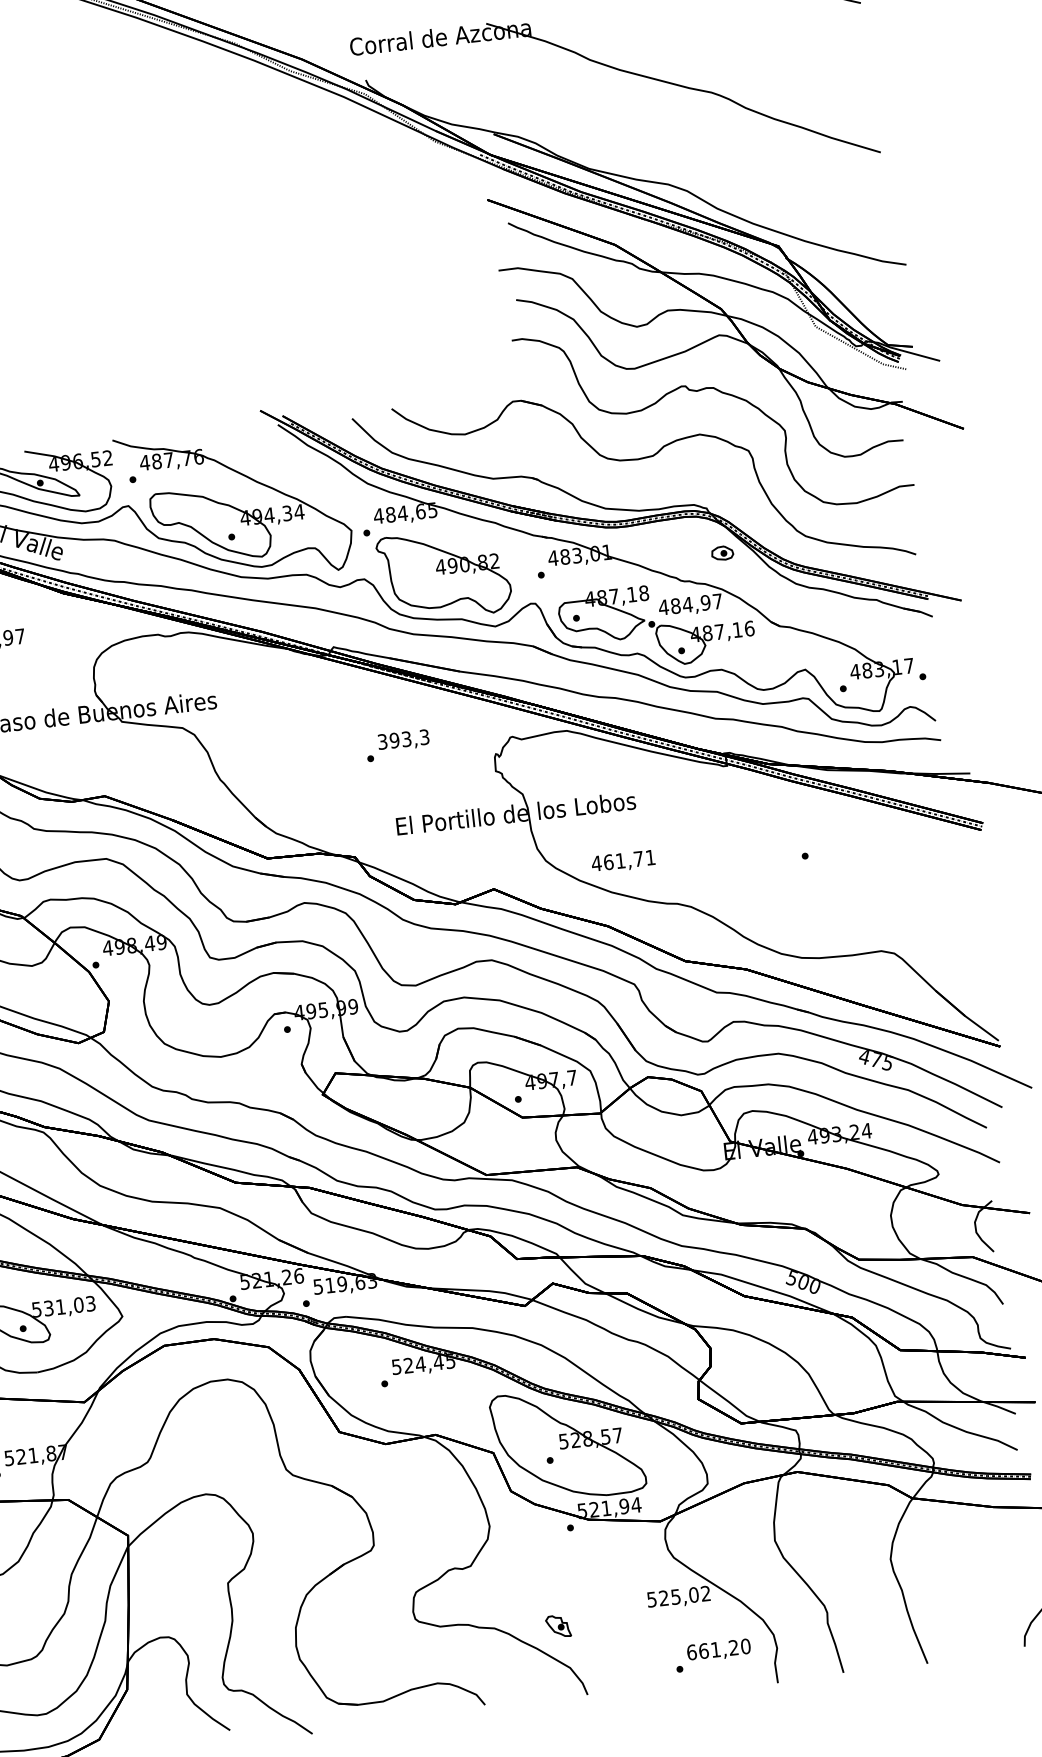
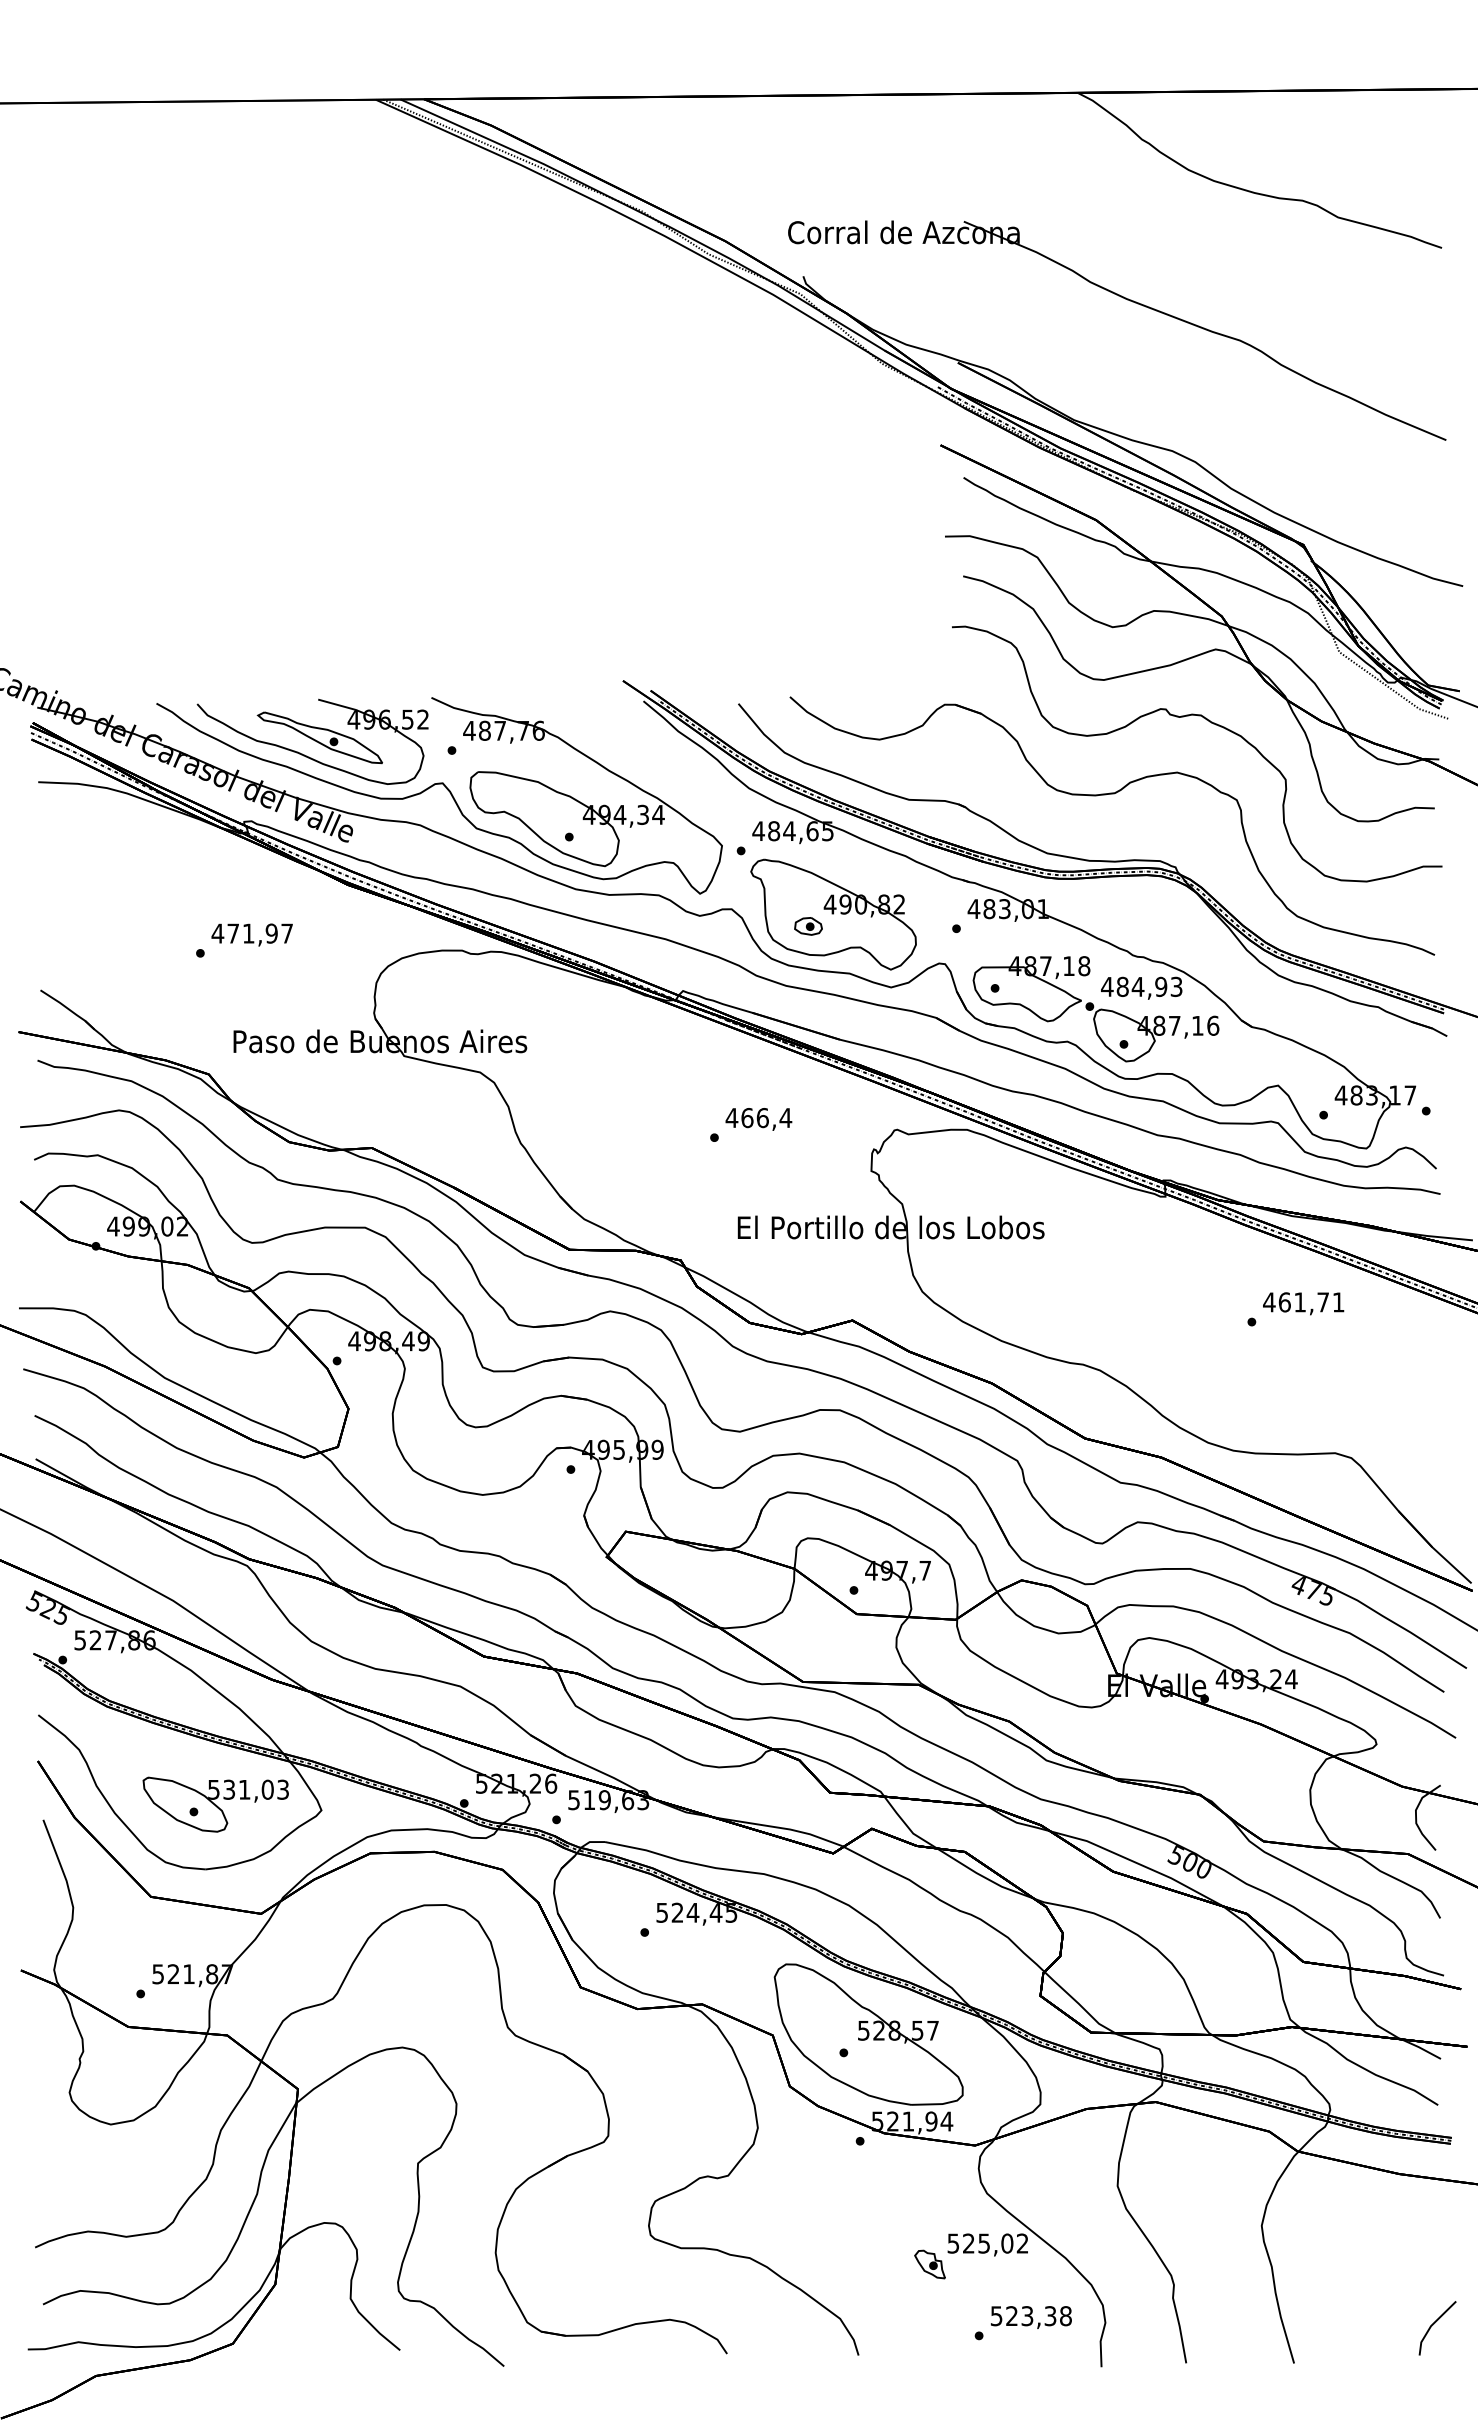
part: (722, 553) -> (808, 926), moved
text: (717, 601) -> (1176, 986), 484,97 -> 484,93
text: (403, 739) -> (758, 1117), 393,3 -> 466,4
text: (623, 861) -> (1303, 1303), moved
part: (557, 1626) -> (929, 2264), moved
text: (718, 1649) -> (1030, 2316), 661,20 -> 523,38

